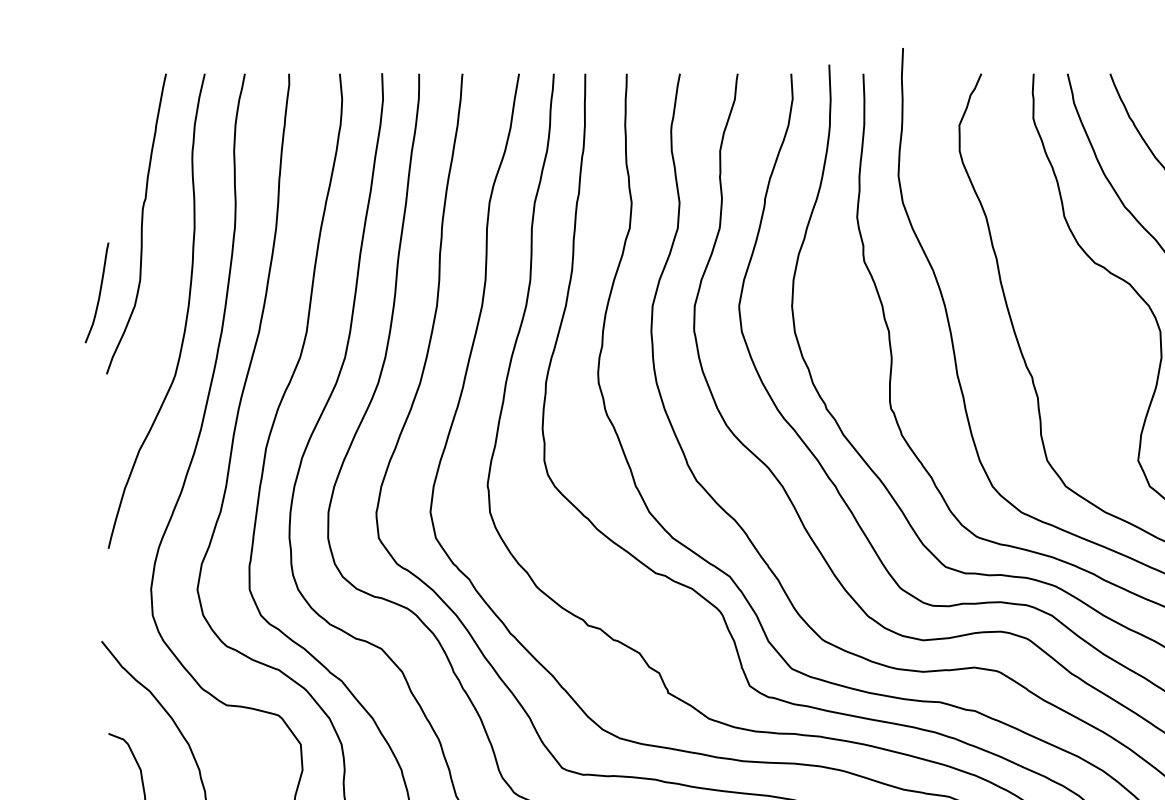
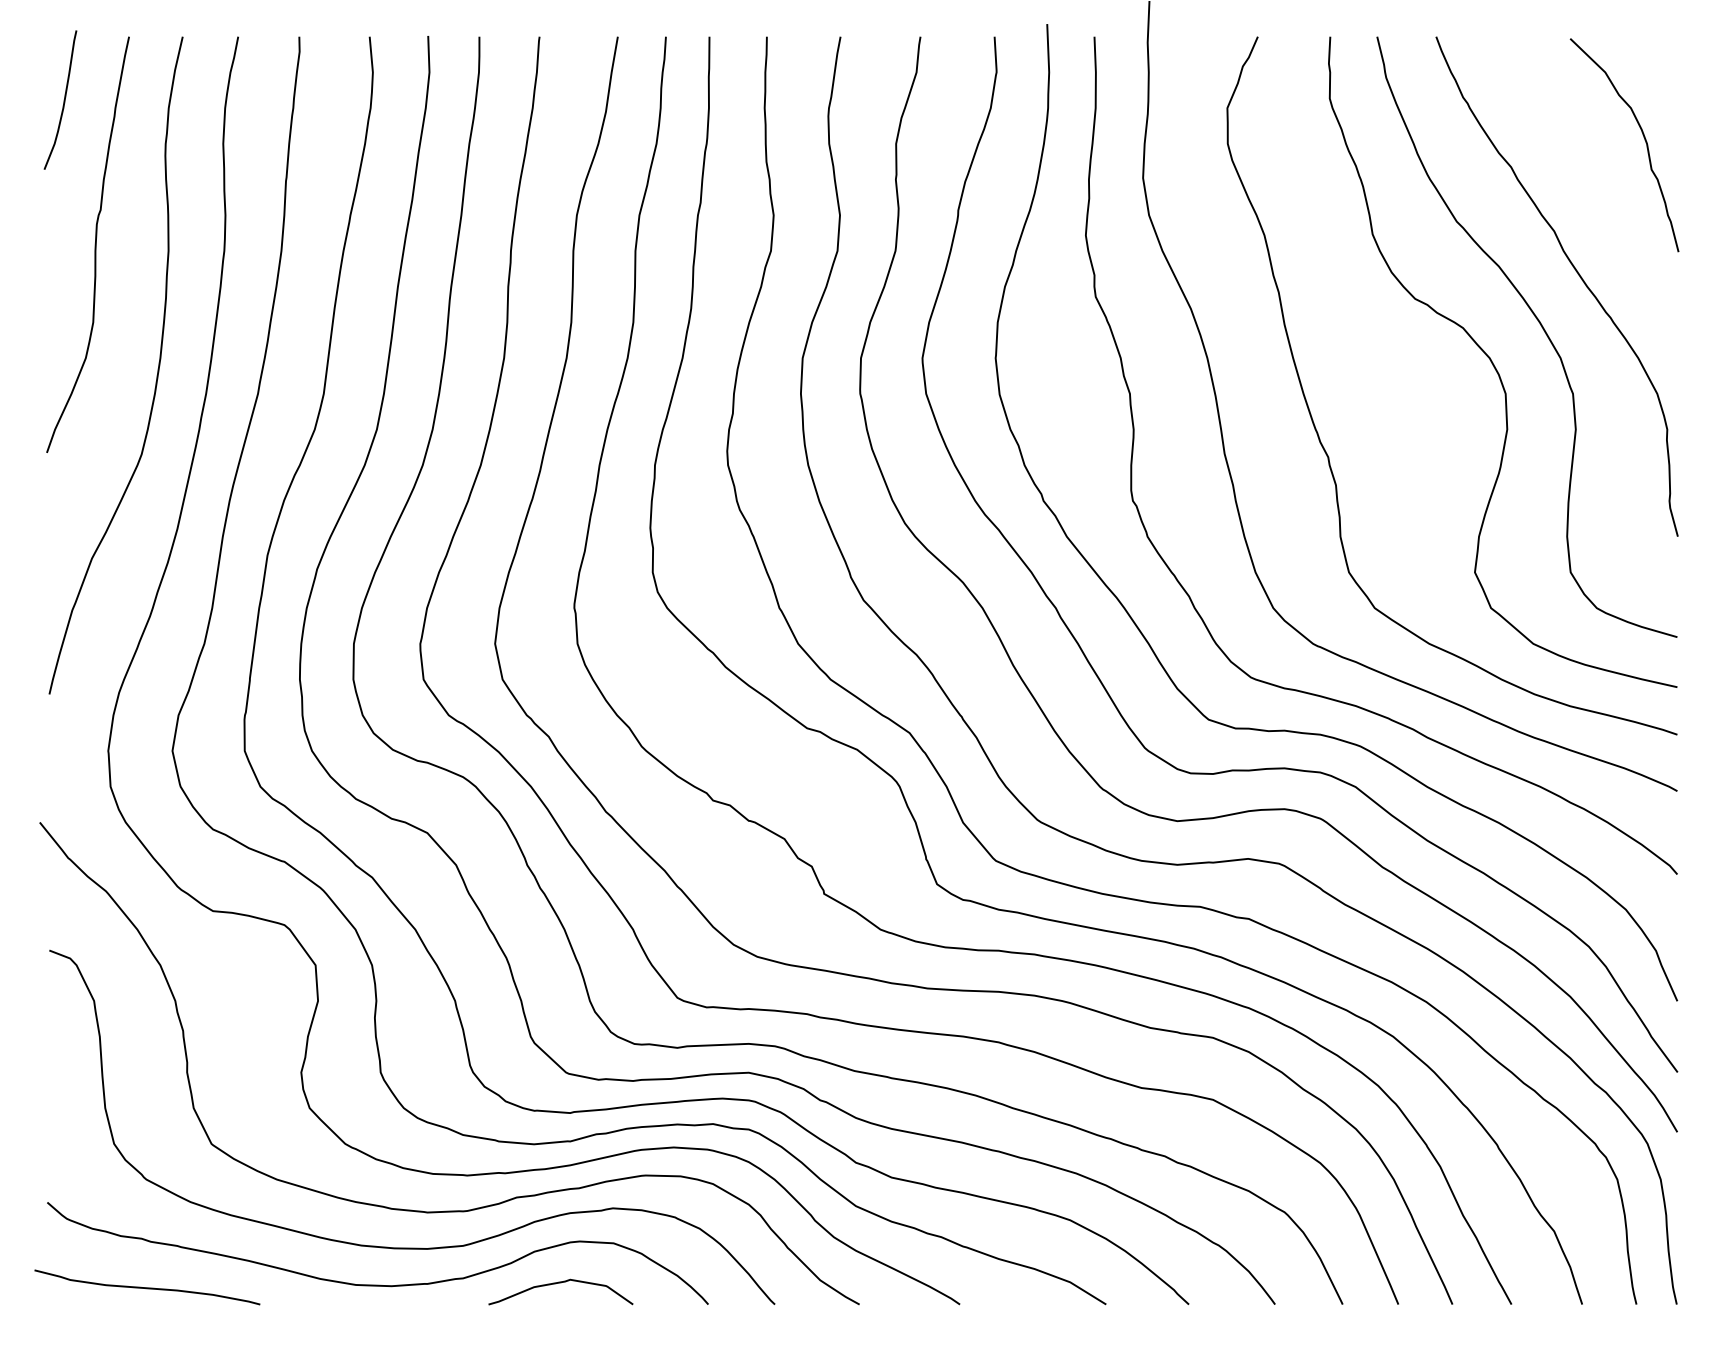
curve: (99, 293) -> (63, 100), moved

